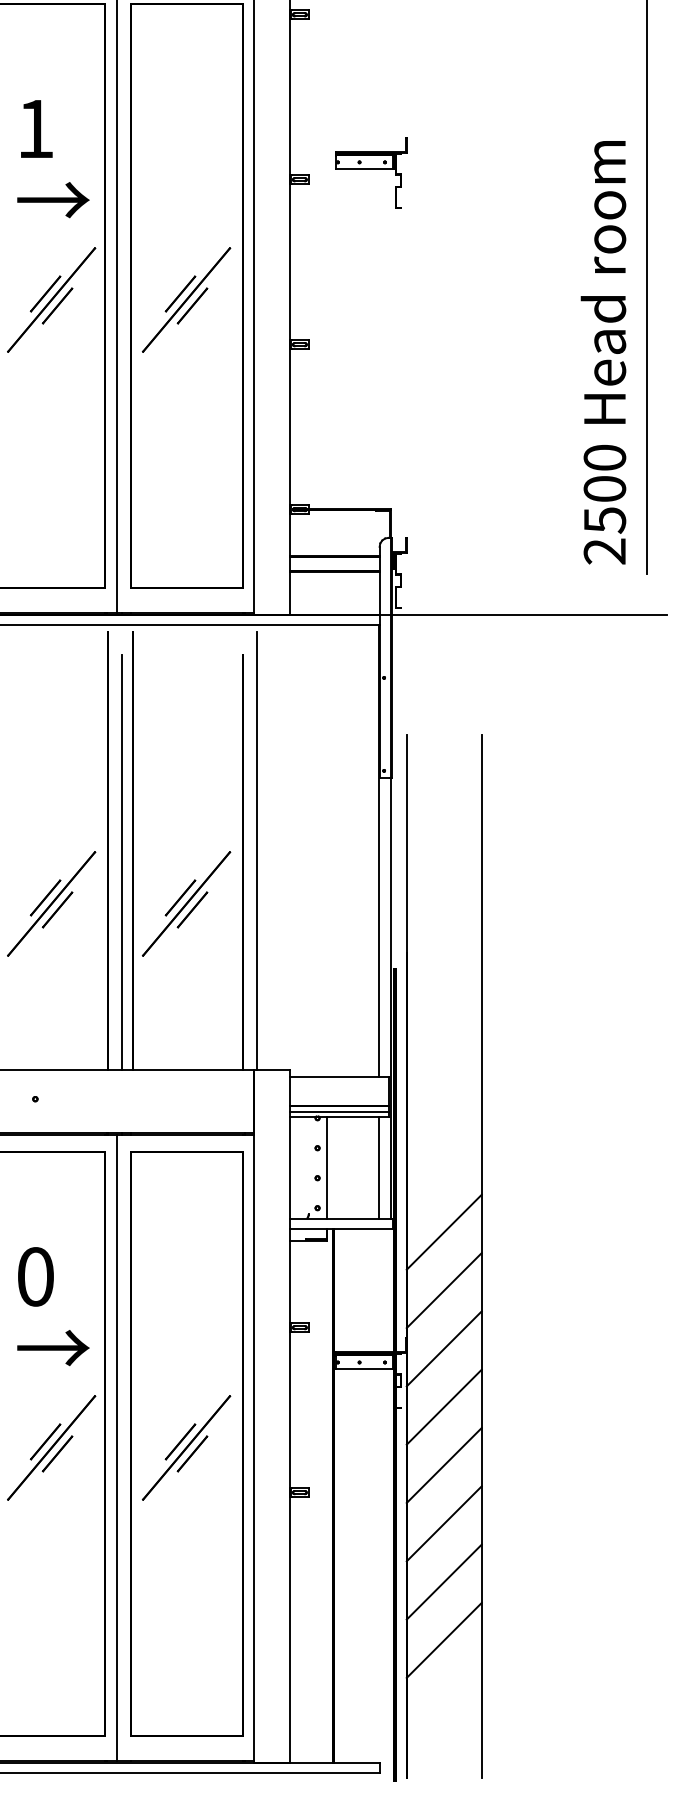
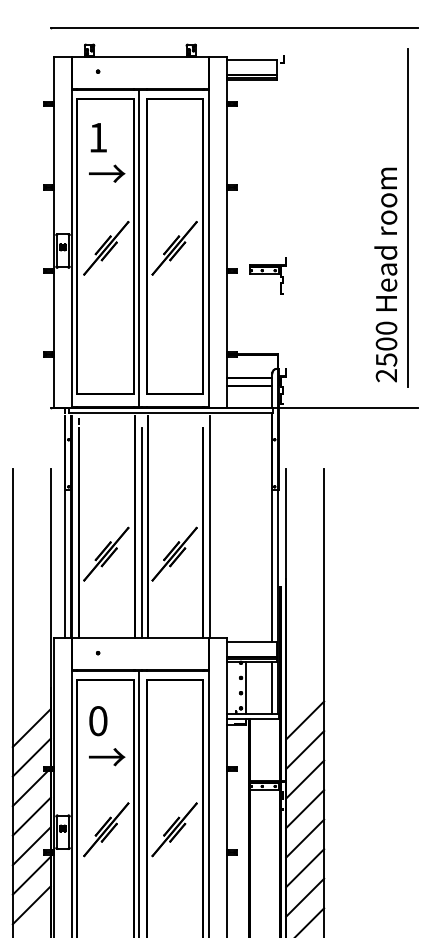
text: (53, 158) -> (107, 152), moved
part: (369, 171) -> (267, 275), moved
text: (53, 1307) -> (107, 736), moved

